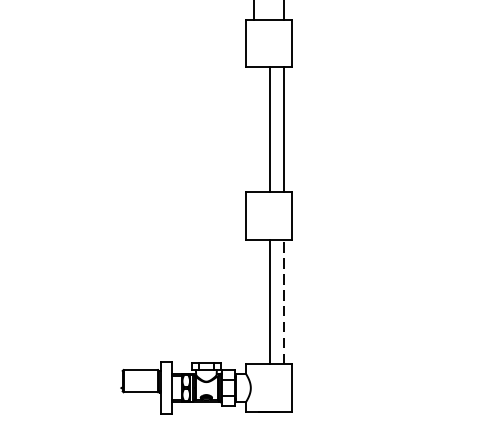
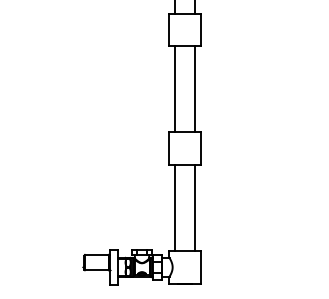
line: (270, 129) -> (175, 89), moved
line: (270, 302) -> (175, 208), moved
line: (283, 302) -> (195, 208), dashed -> solid

